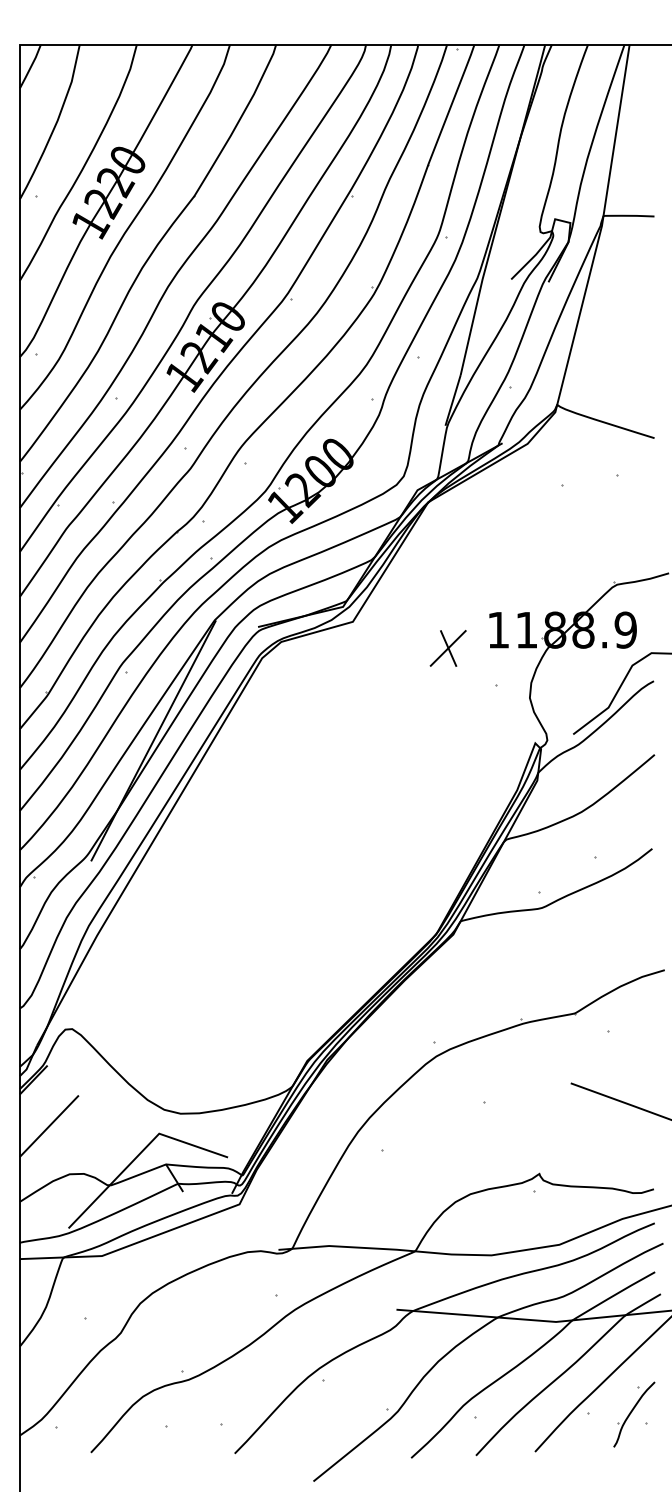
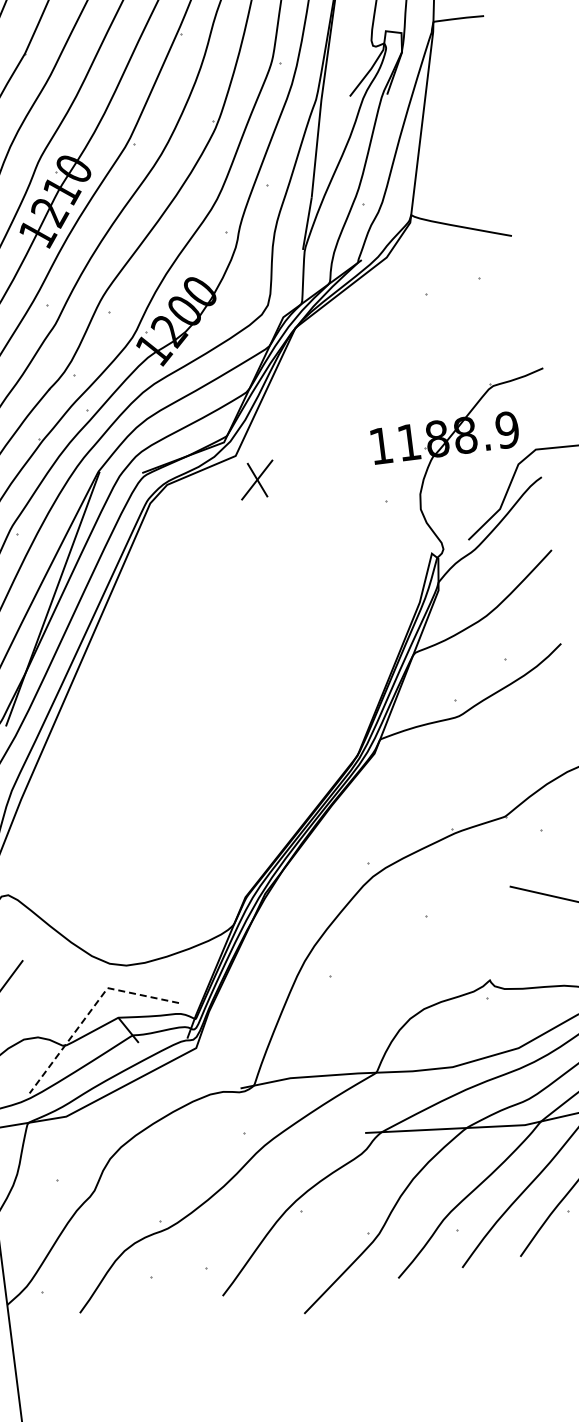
part: (447, 648) -> (256, 480), moved
line: (139, 1154) -> (90, 1011), solid -> dashed

